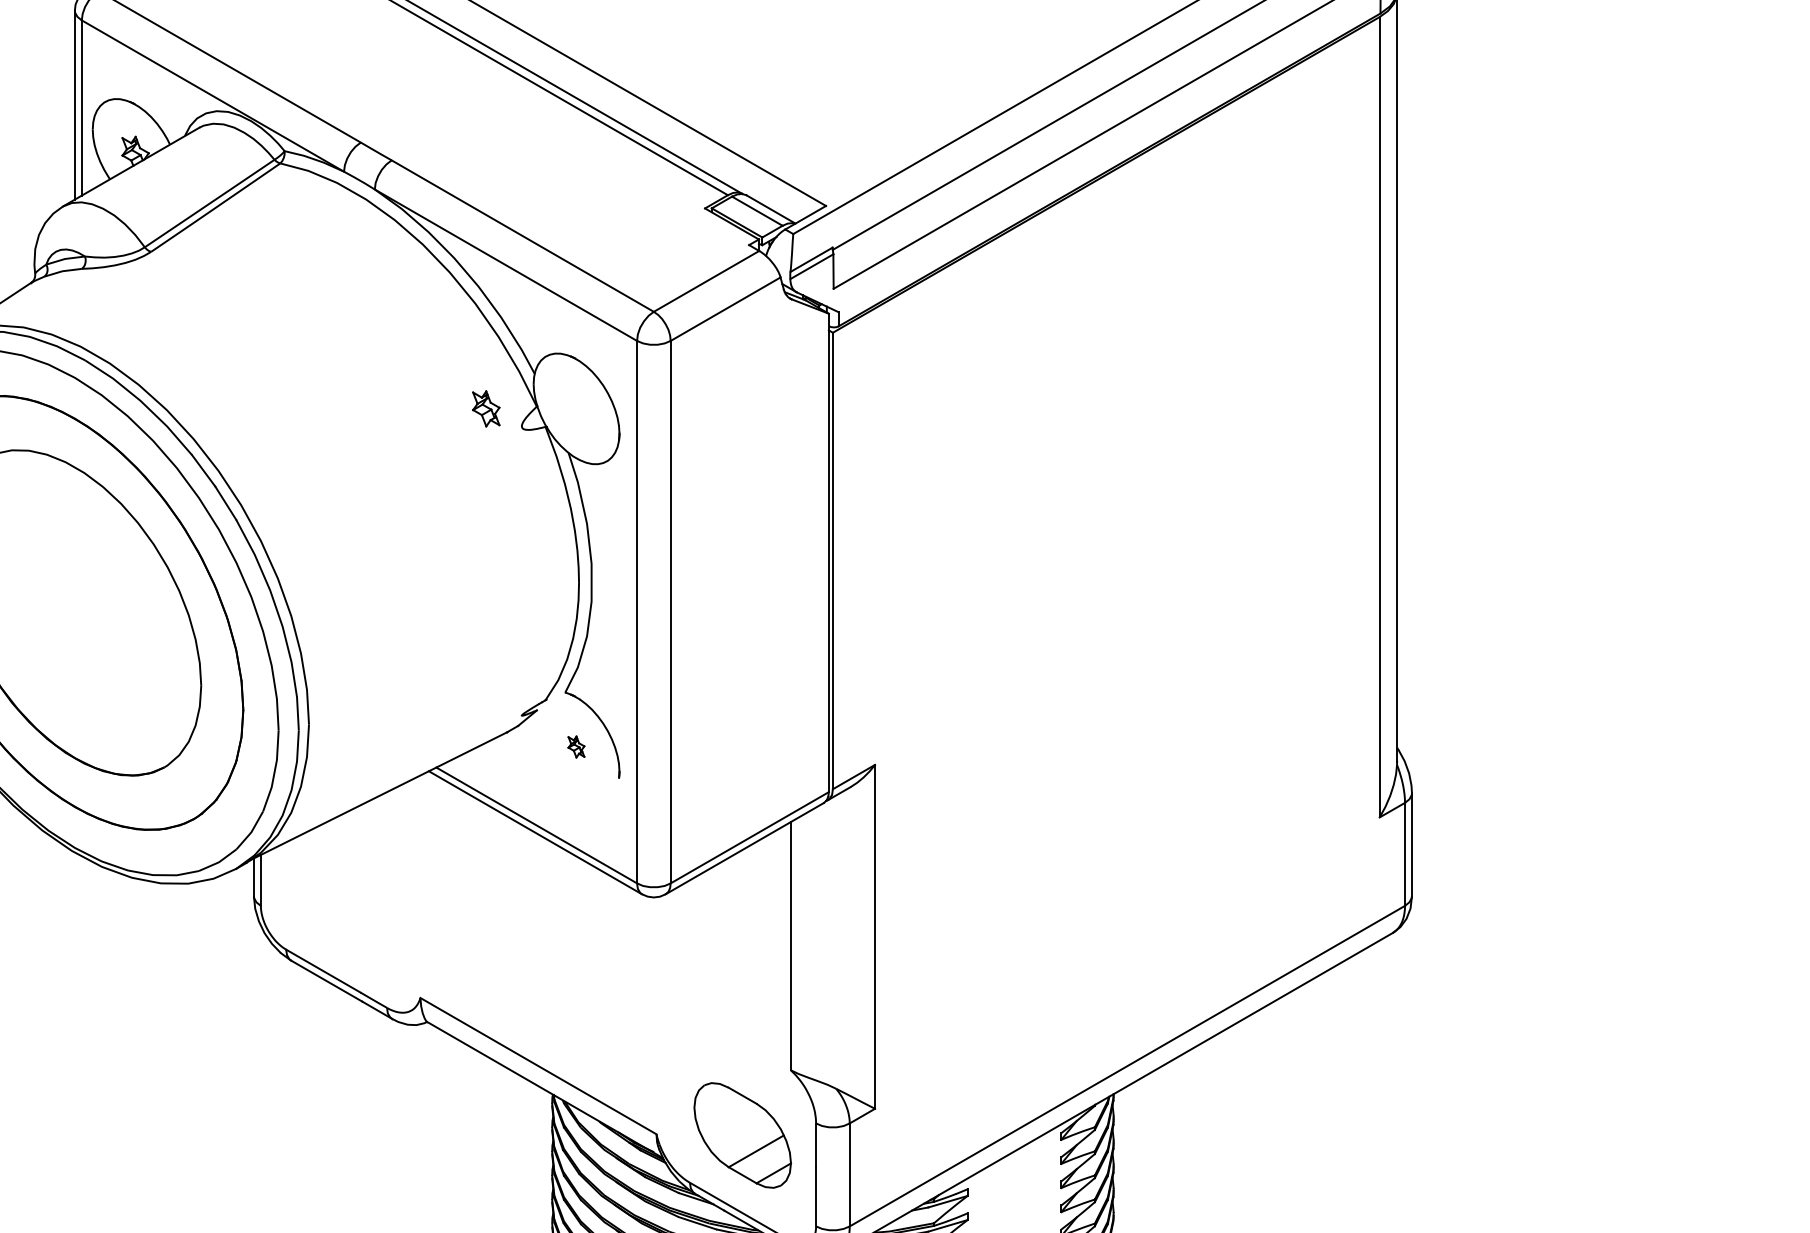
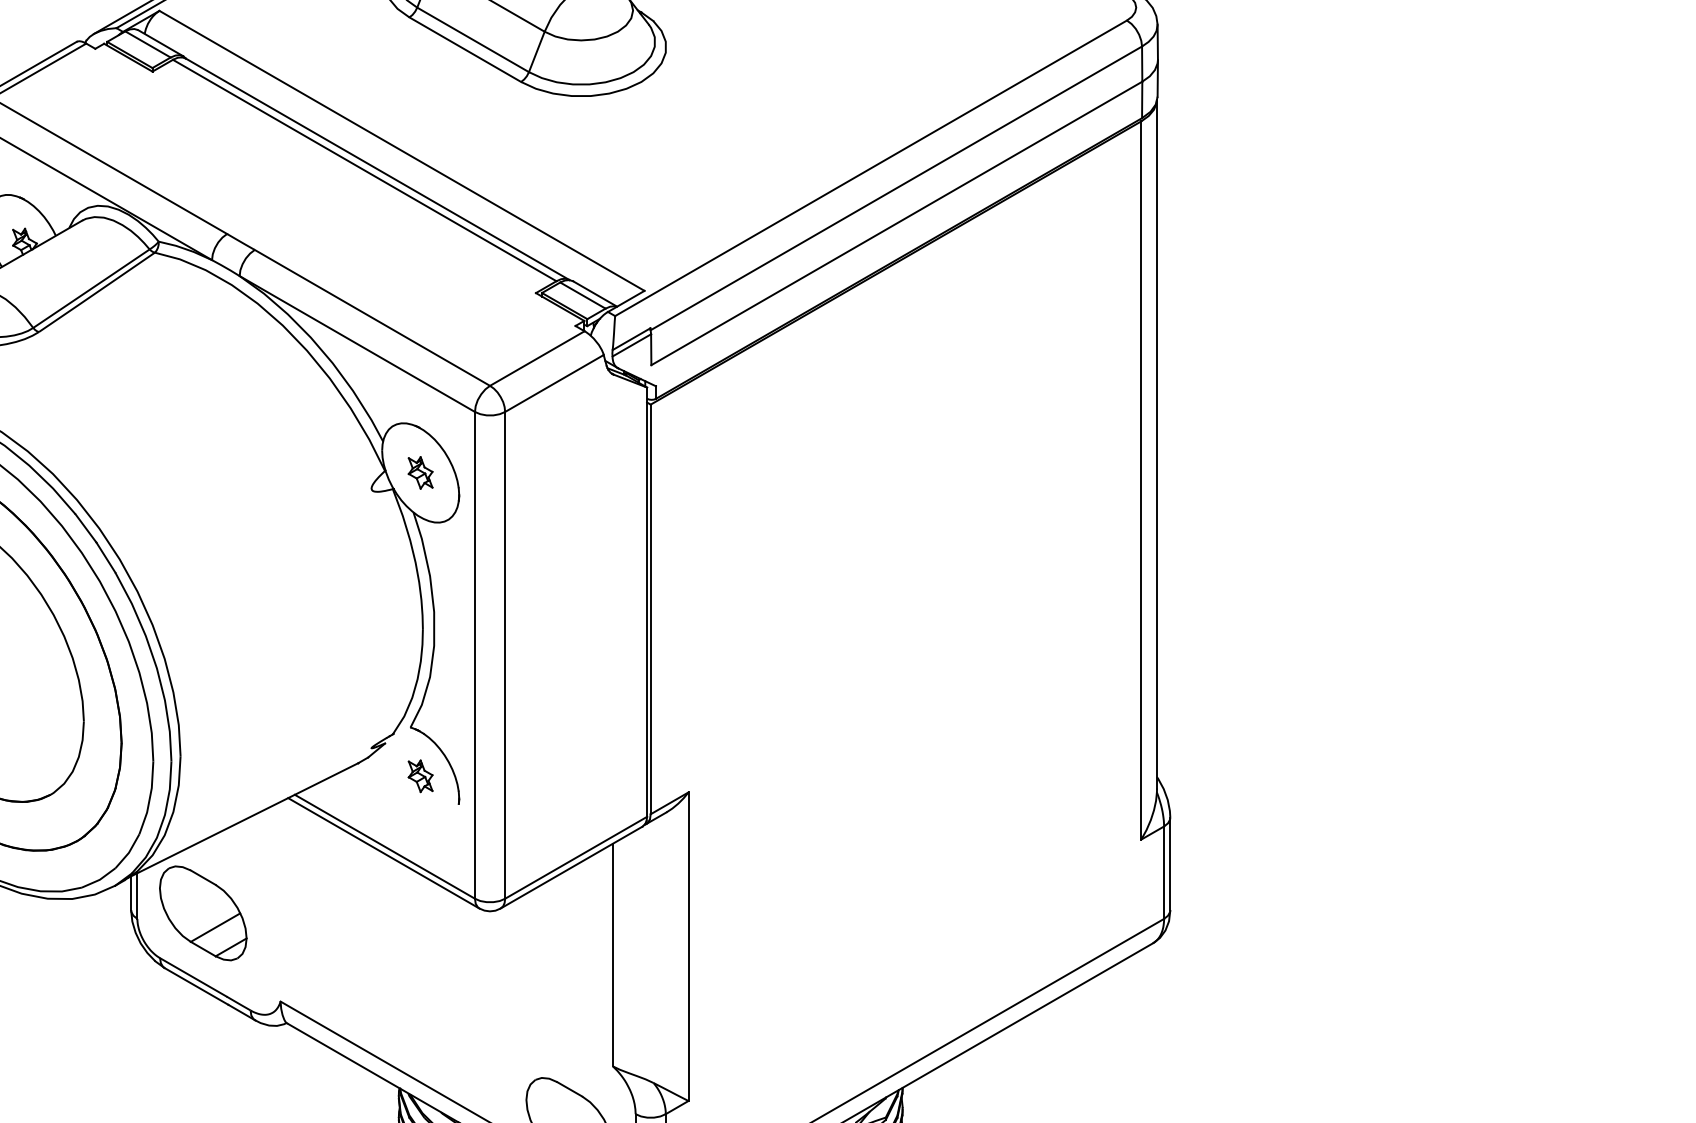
part: (486, 408) -> (420, 472), moved
part: (576, 747) -> (420, 776), size x1.67
part: (334, 899) -> (203, 913), added

